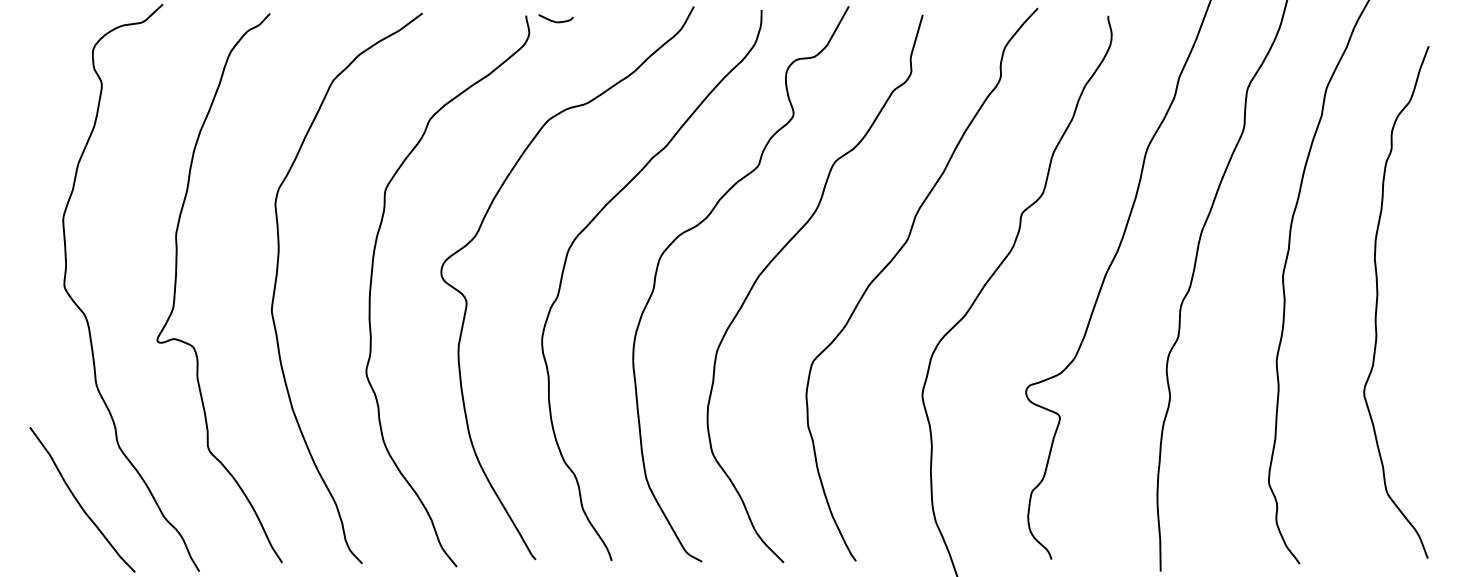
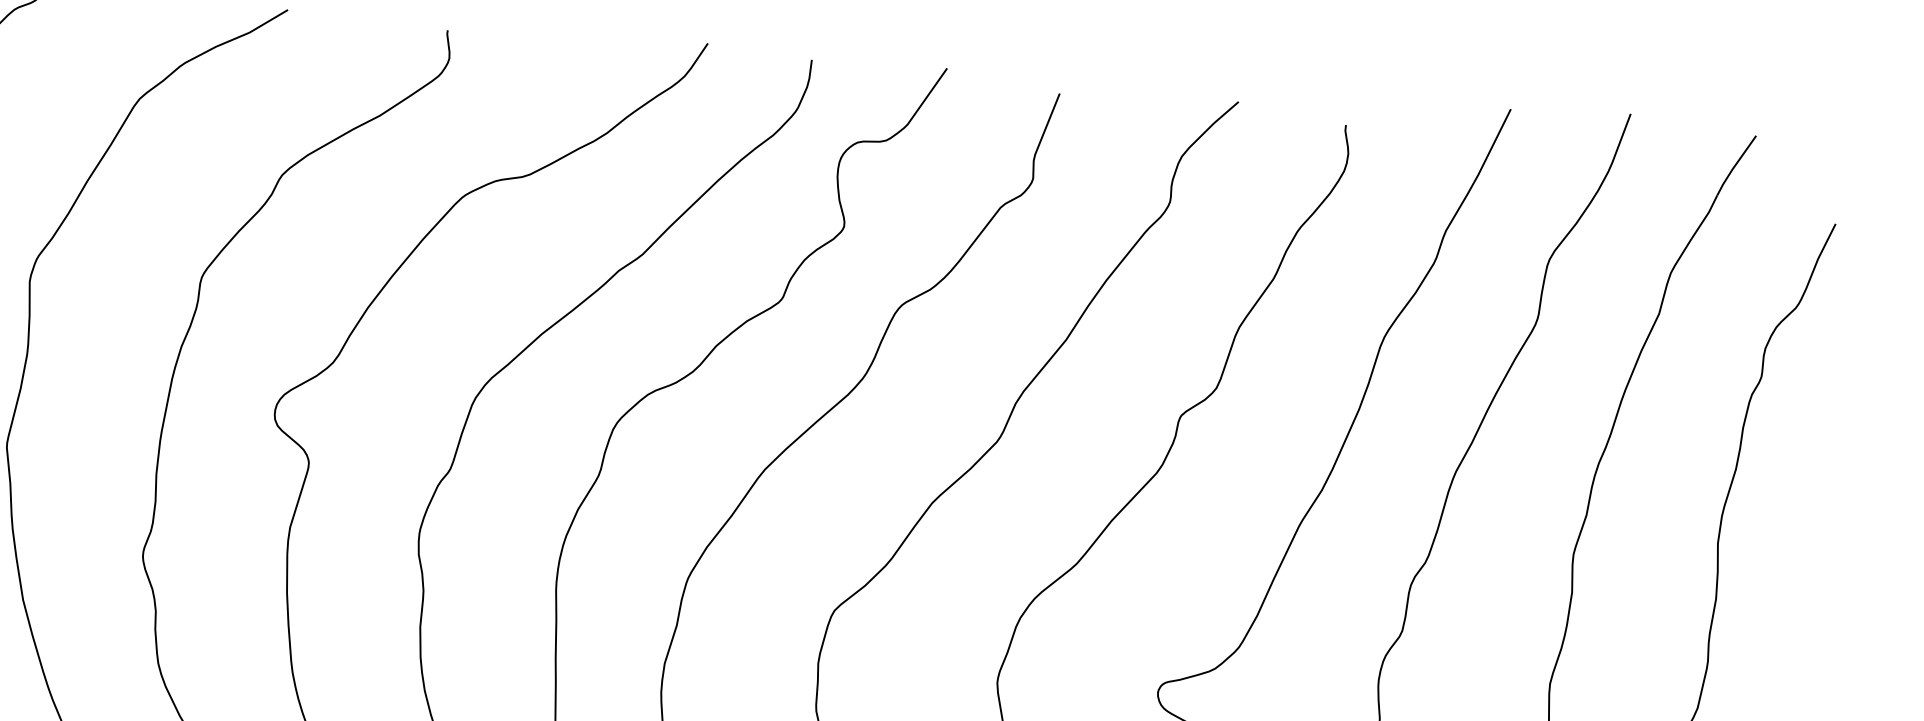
curve: (554, 20) -> (490, 42), removed

